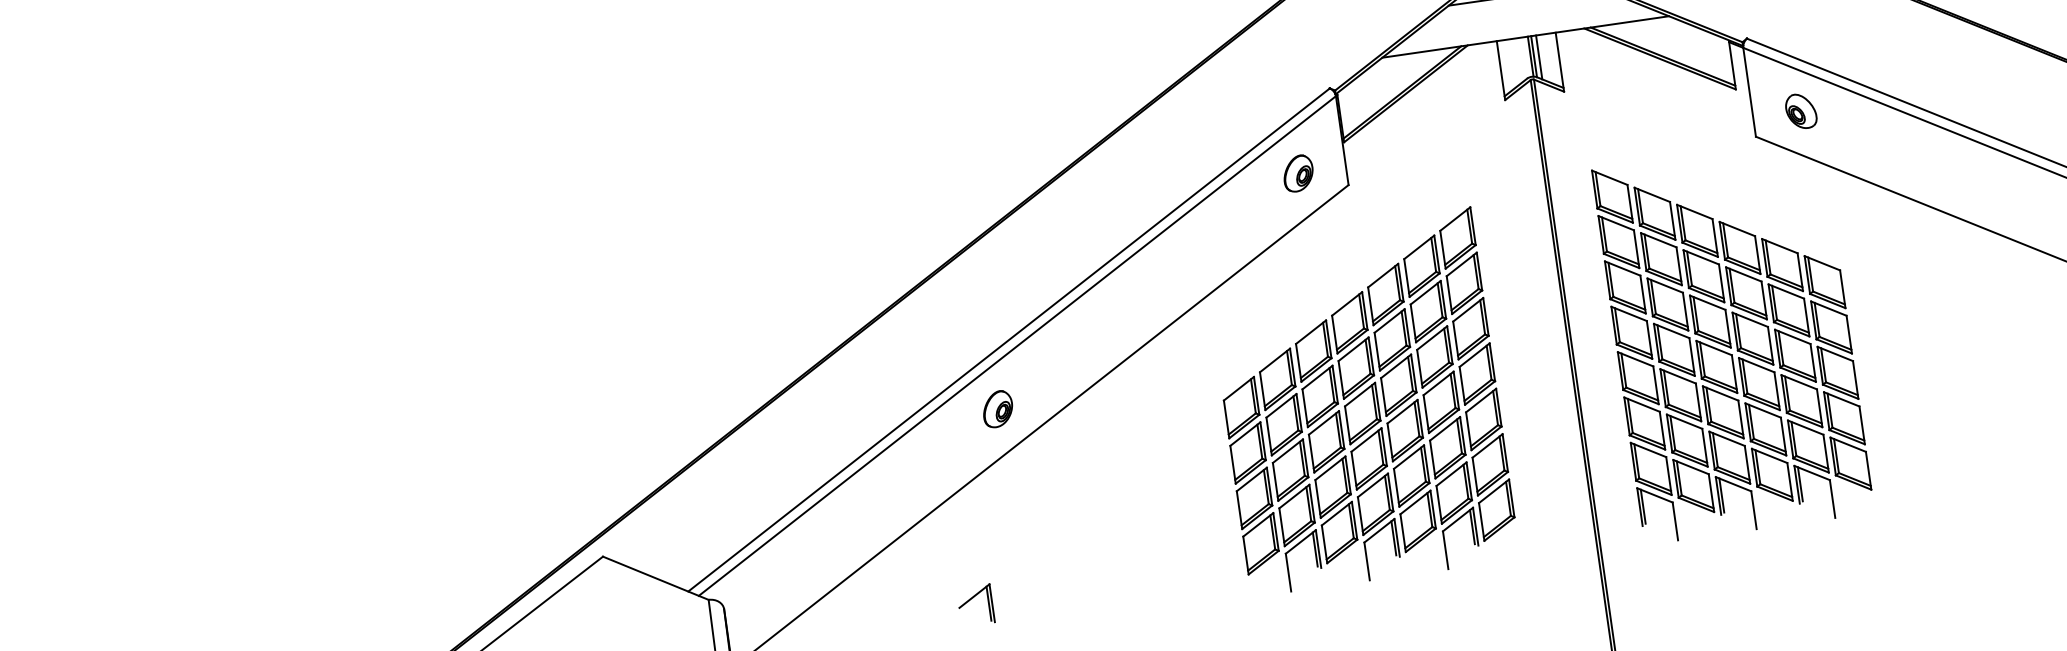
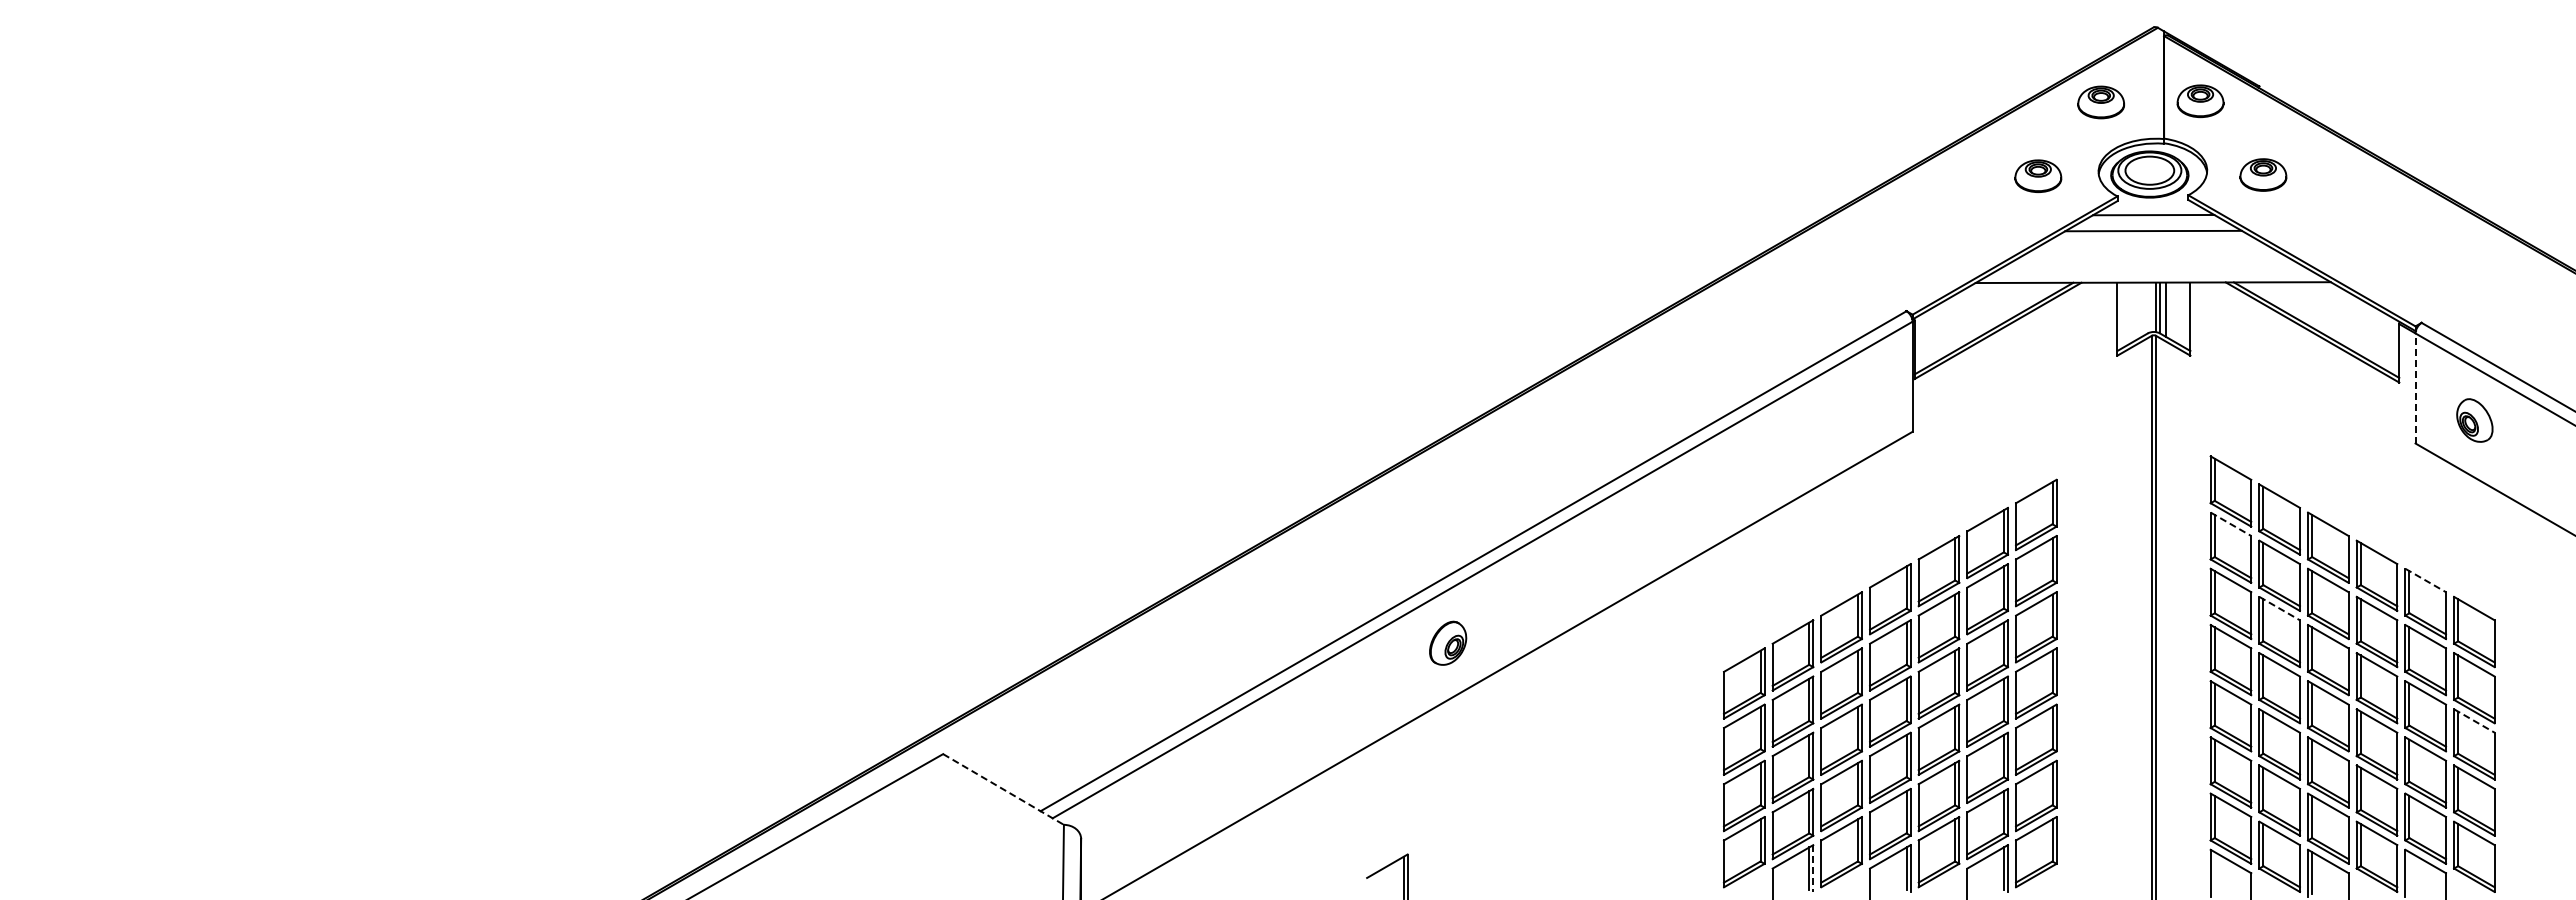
line: (1749, 91) -> (2415, 387), solid -> dashed
part: (1298, 173) -> (1853, 408), removed
line: (1616, 223) -> (2231, 524), solid -> dashed
line: (1780, 246) -> (2426, 580), solid -> dashed
line: (1665, 285) -> (2280, 608), solid -> dashed
line: (1835, 354) -> (2474, 721), solid -> dashed
line: (1800, 484) -> (2409, 873), removed
line: (1643, 506) -> (2214, 873), removed
line: (1318, 549) -> (1813, 869), solid -> dashed
line: (655, 578) -> (1003, 789), solid -> dashed

